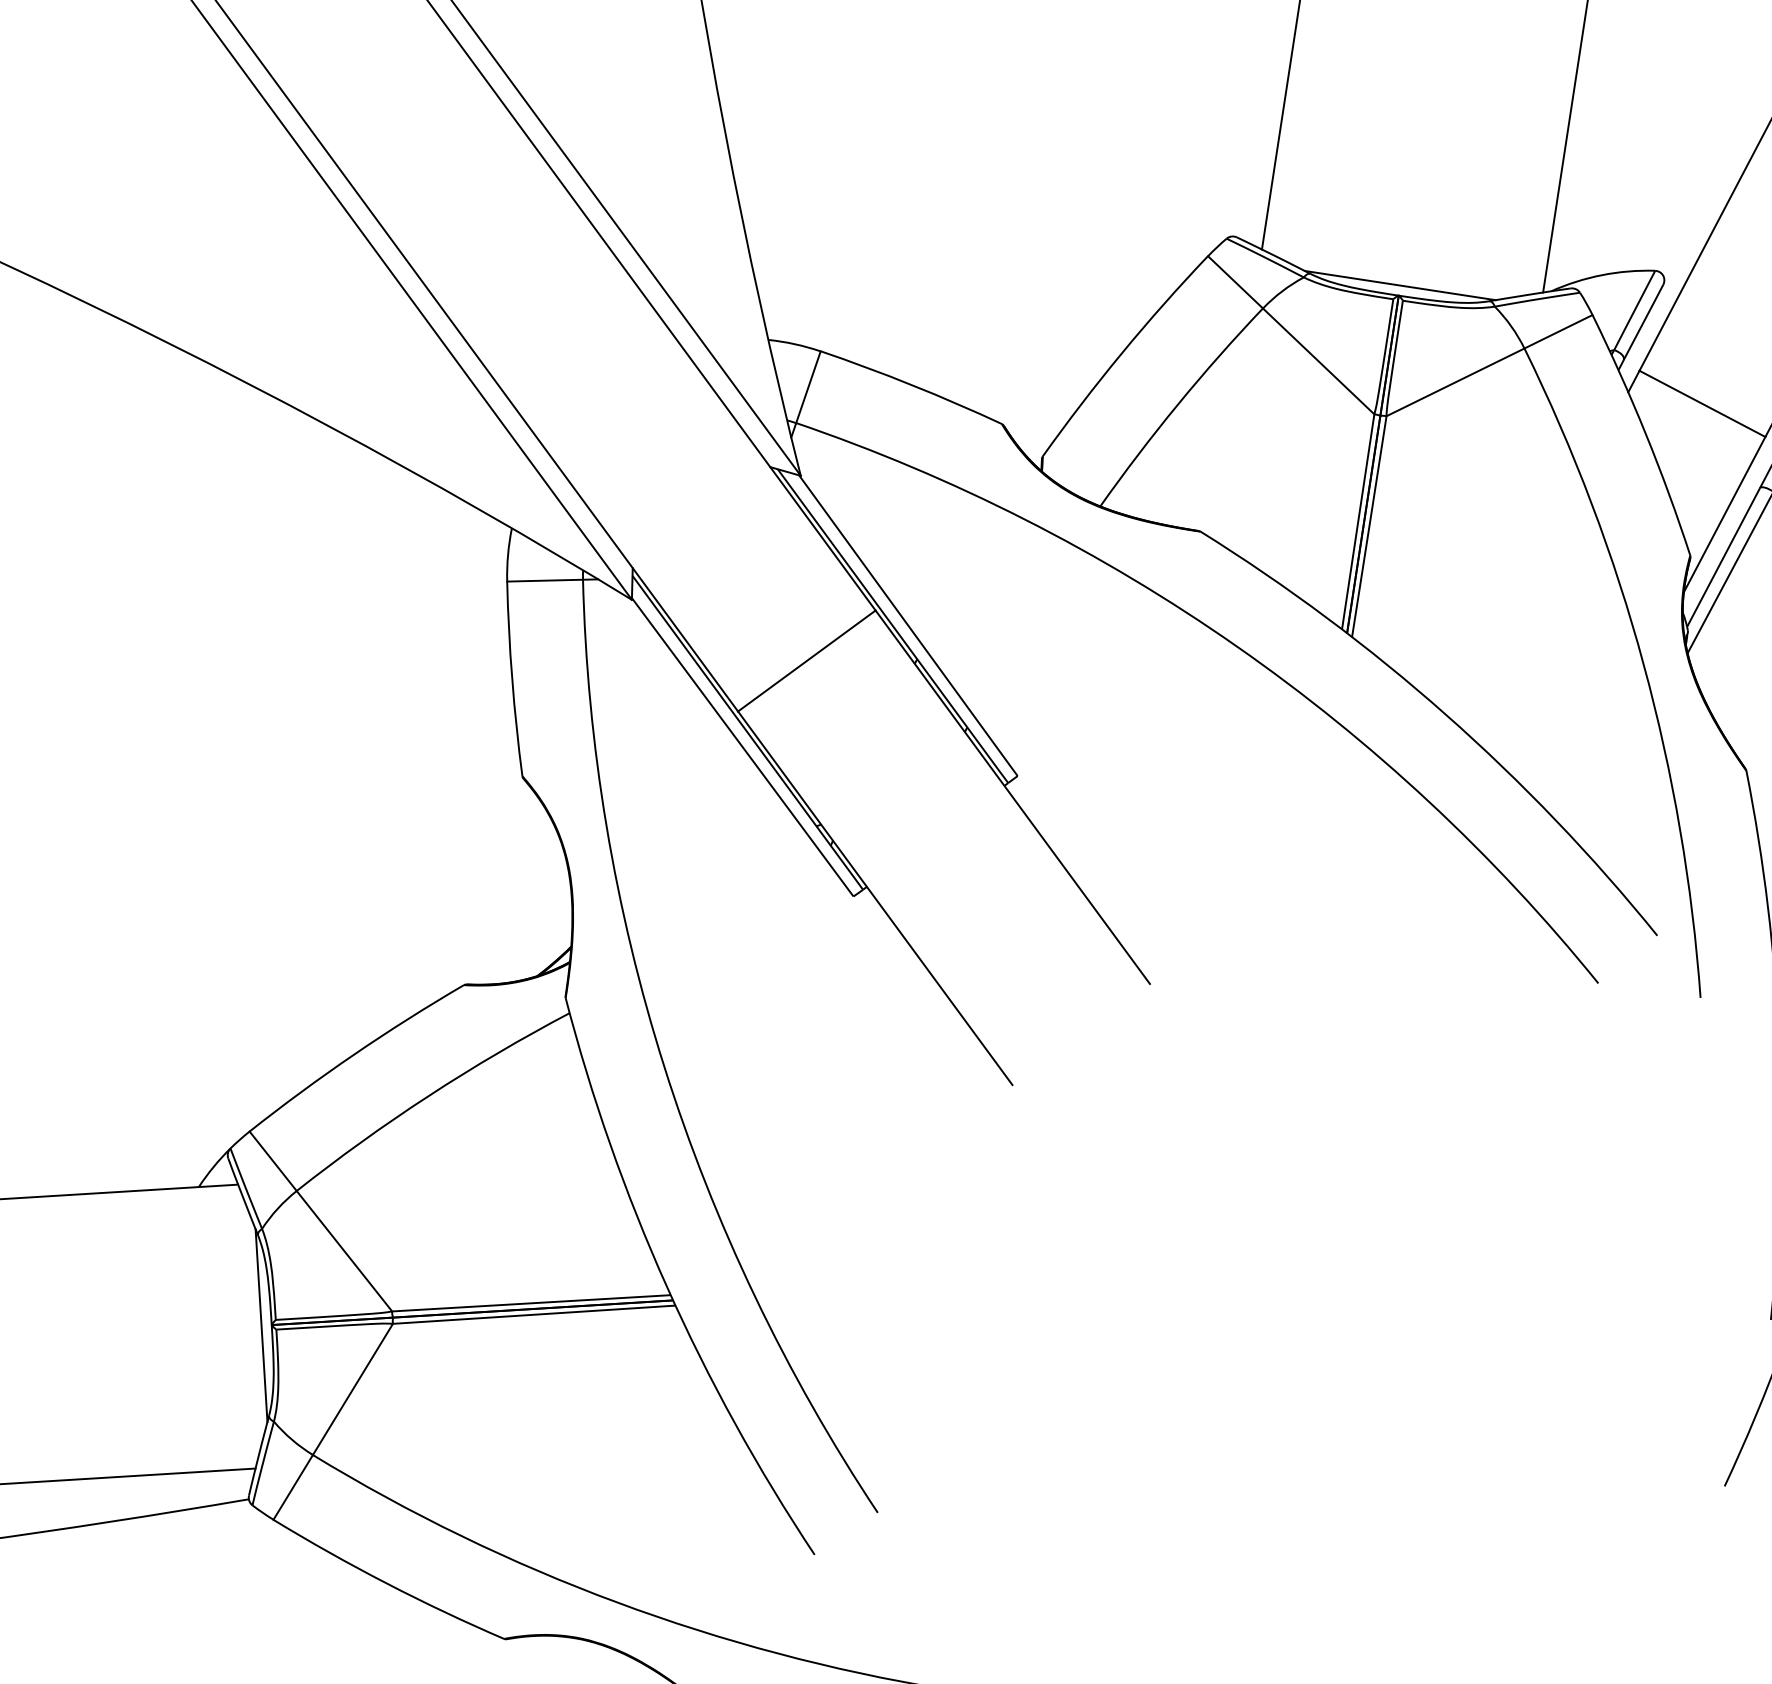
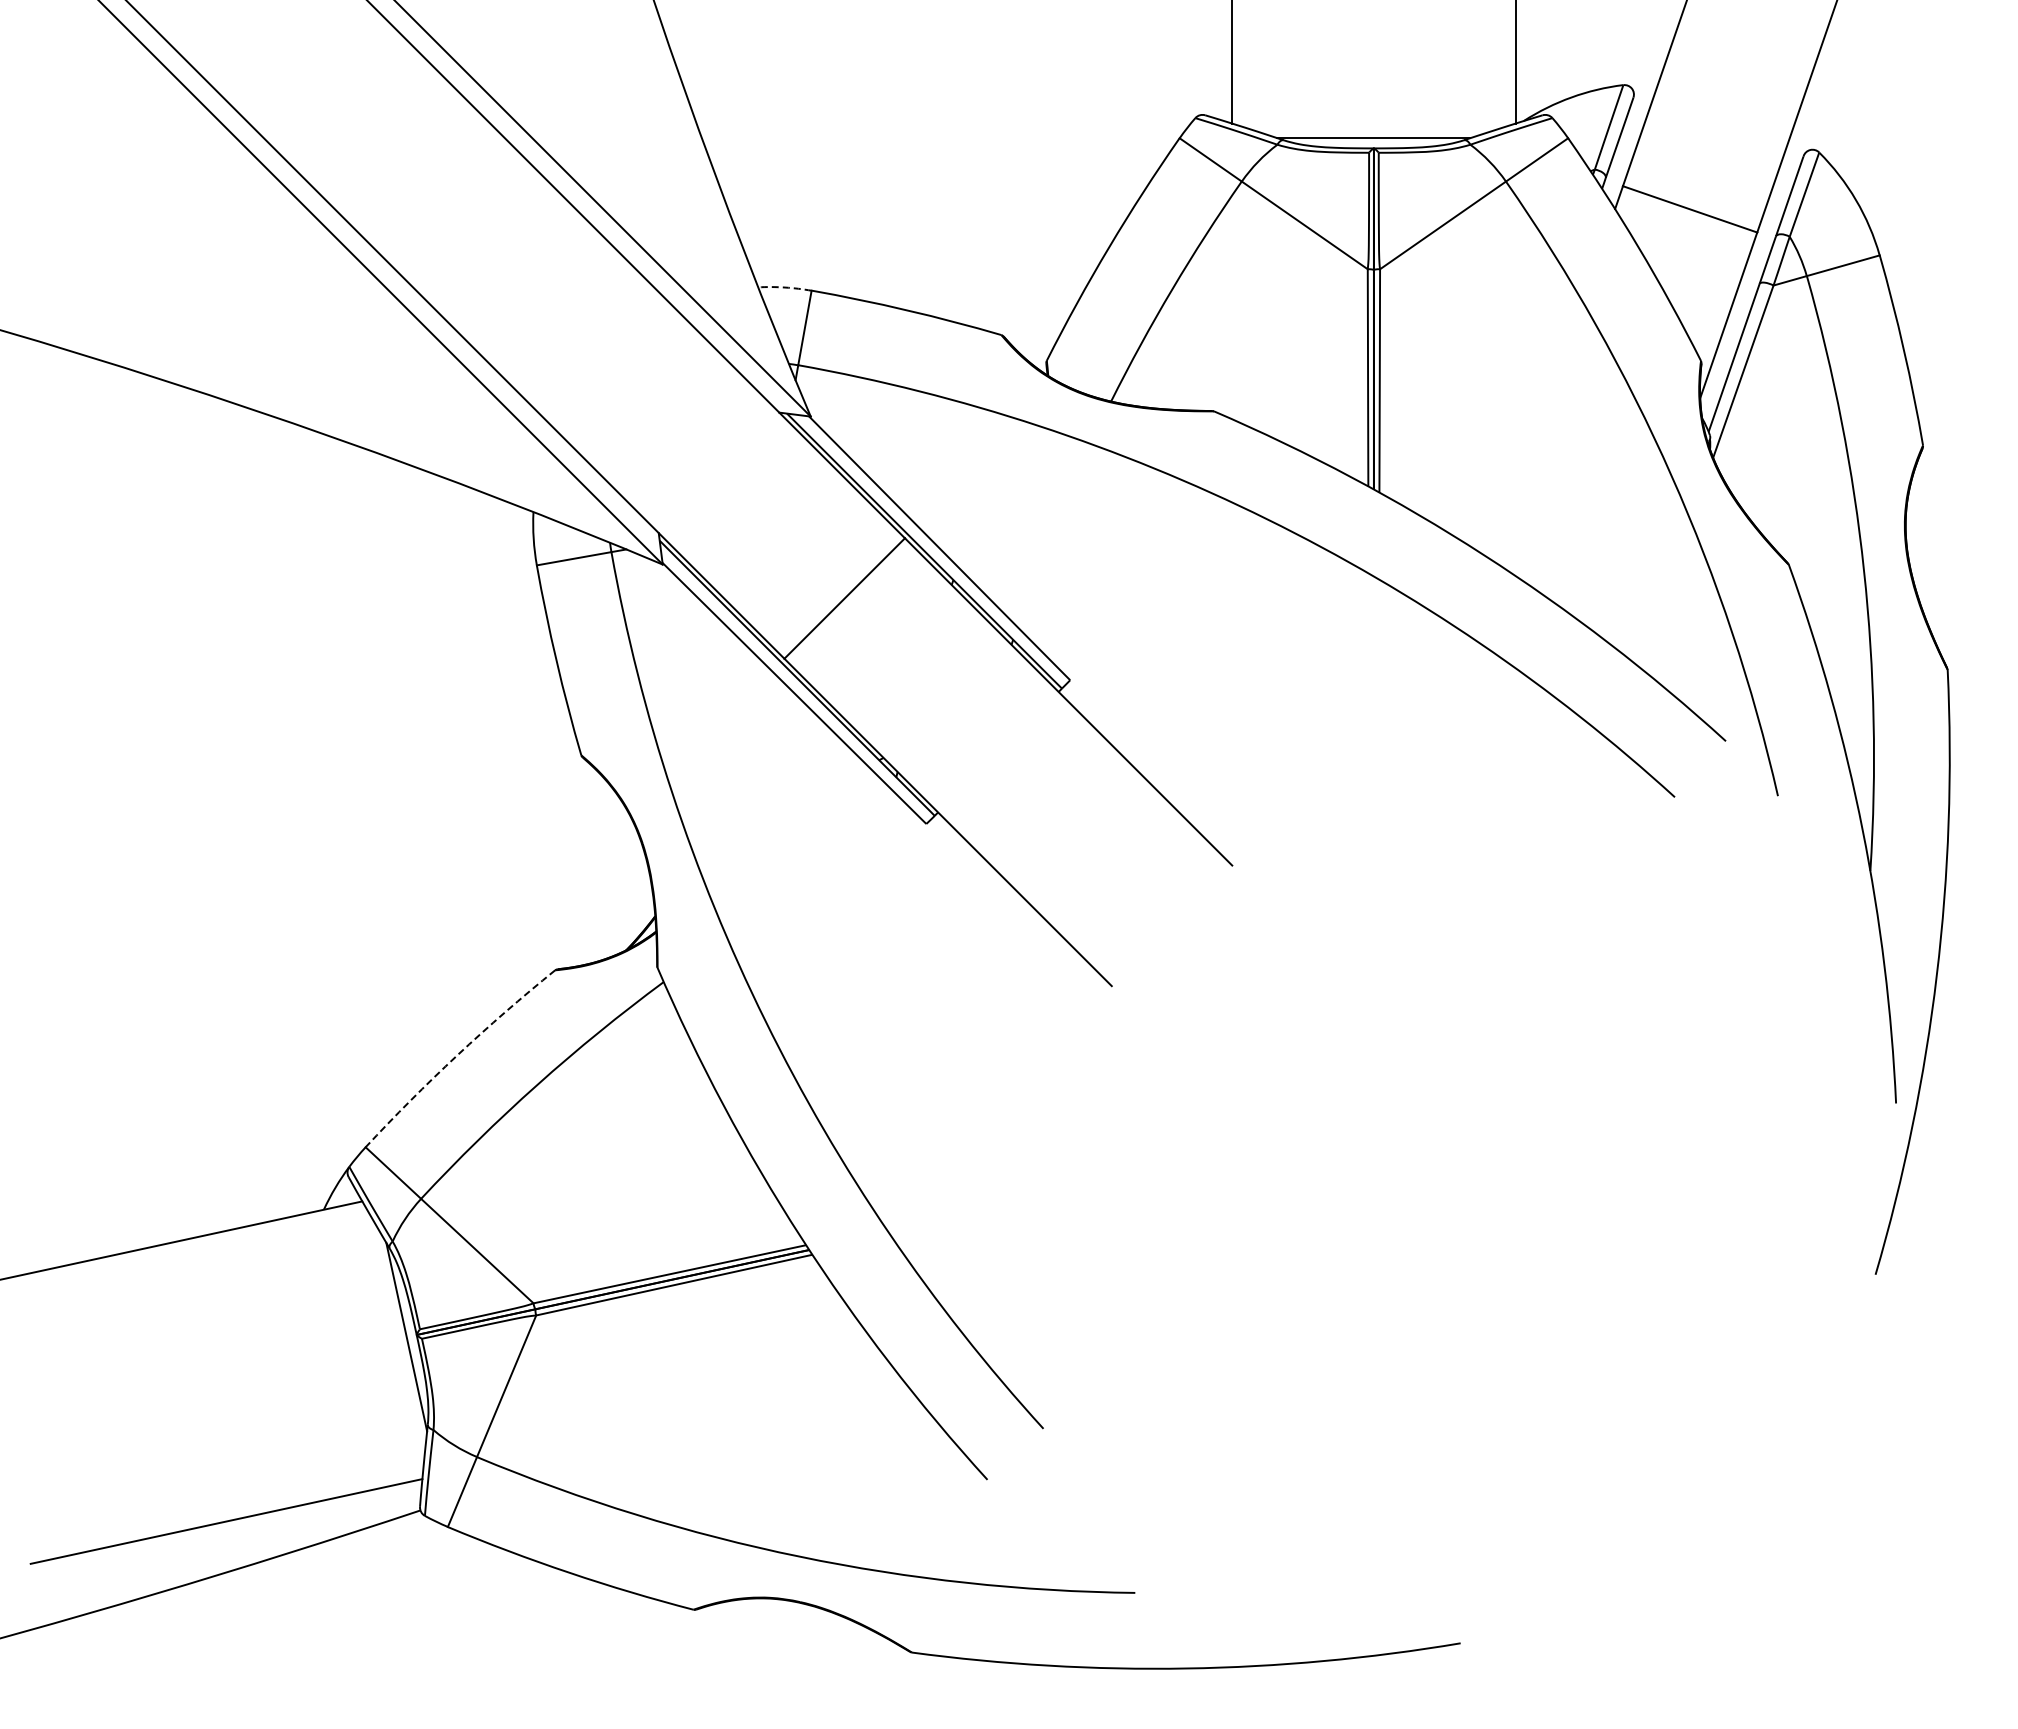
arc: (795, 344) -> (785, 287), solid -> dashed
arc: (354, 1054) -> (457, 1055), solid -> dashed

